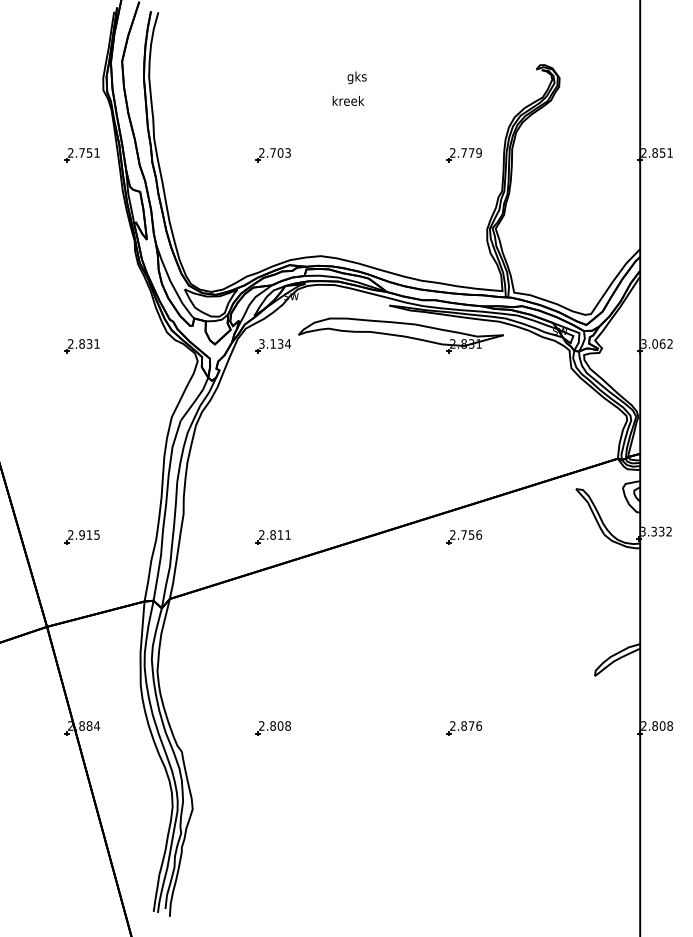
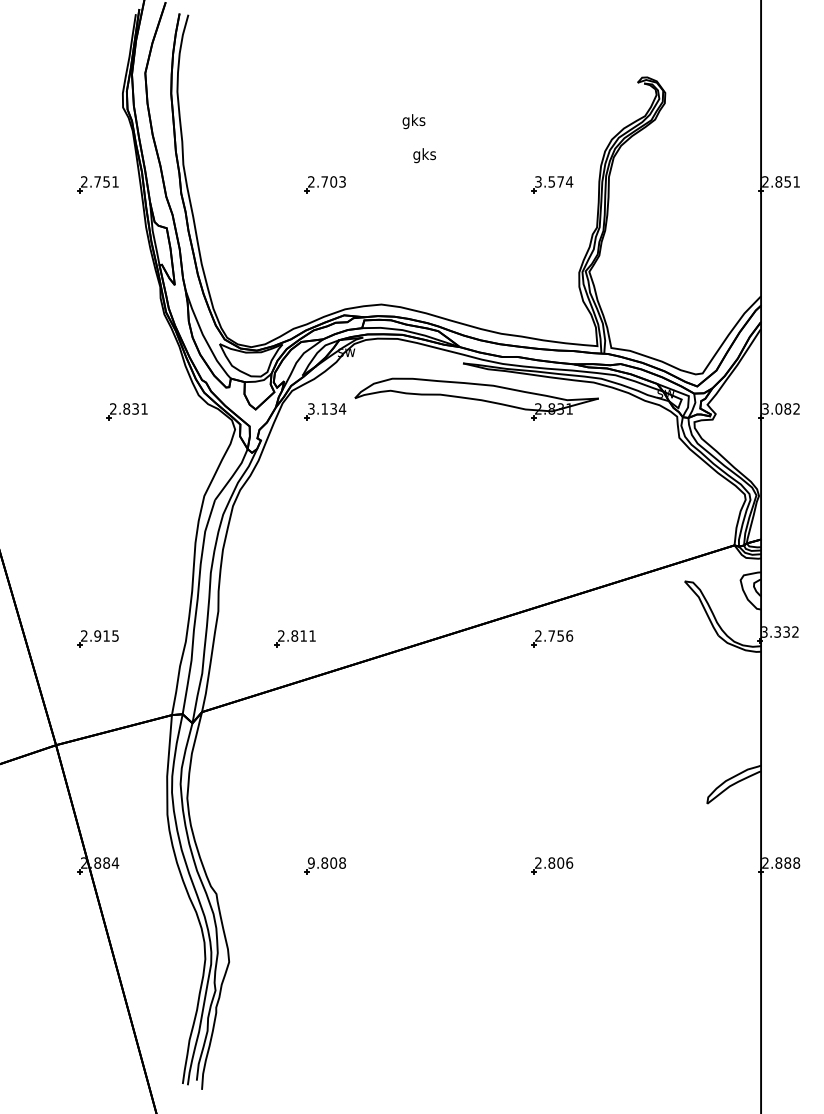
text: (357, 77) -> (424, 155), moved
text: (348, 102) -> (414, 121), kreek -> gks
text: (466, 152) -> (554, 181), 2.779 -> 3.574
text: (662, 343) -> (787, 408), 3.062 -> 3.082
part: (81, 346) -> (126, 411), moved
part: (272, 537) -> (294, 638), moved
text: (261, 725) -> (310, 862), 2.808 -> 9.808
text: (471, 725) -> (560, 862), 2.876 -> 2.806
text: (662, 725) -> (787, 862), 2.808 -> 2.888

